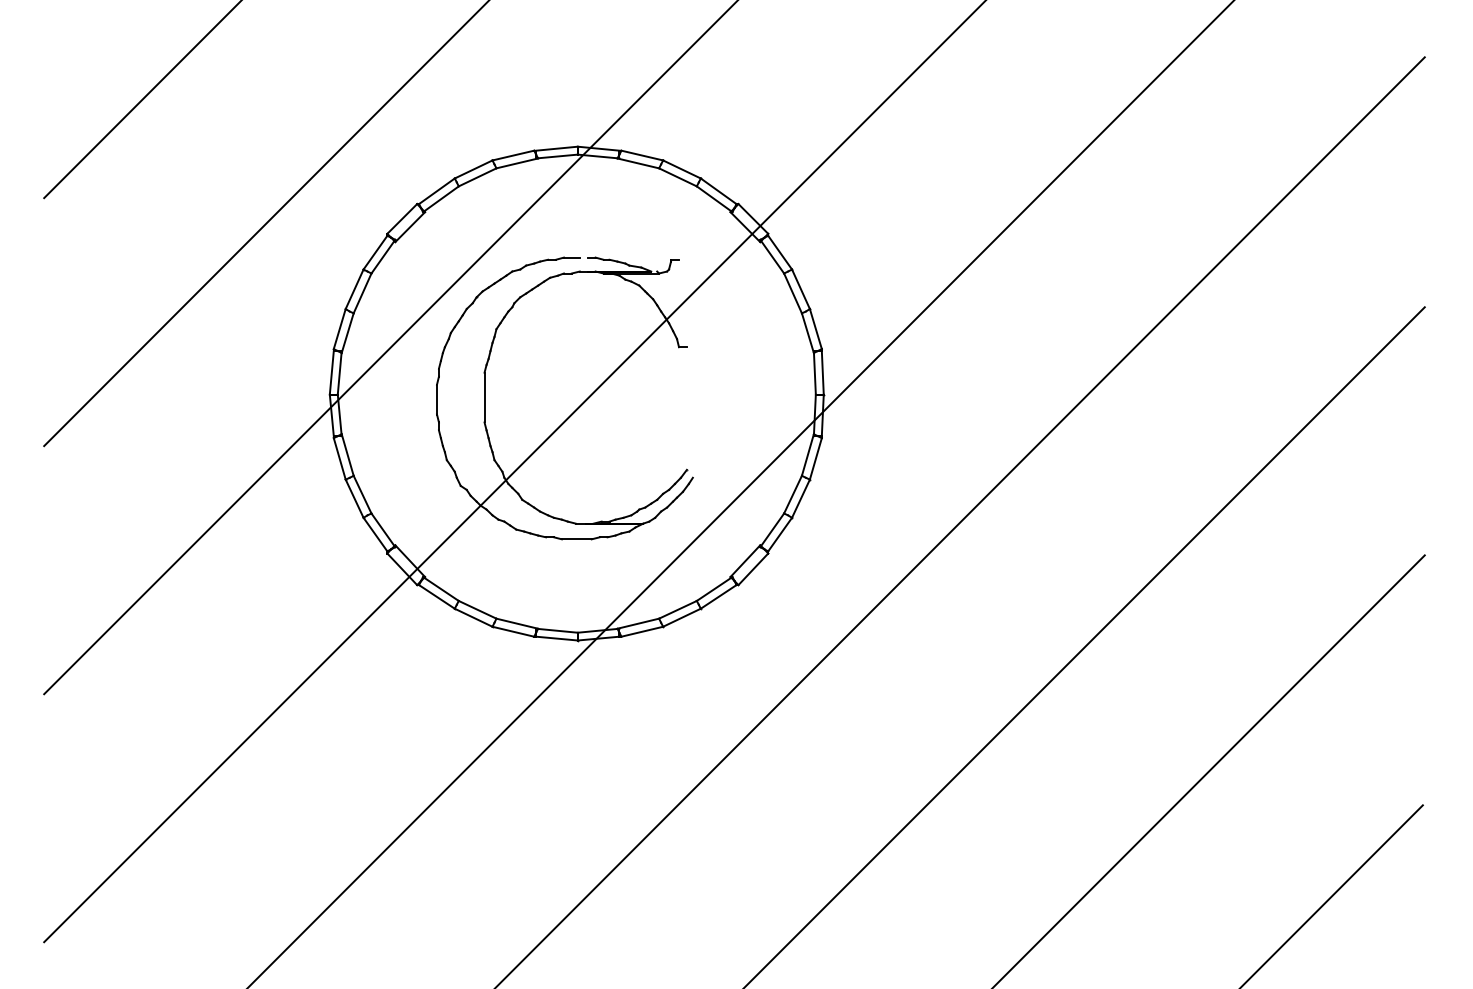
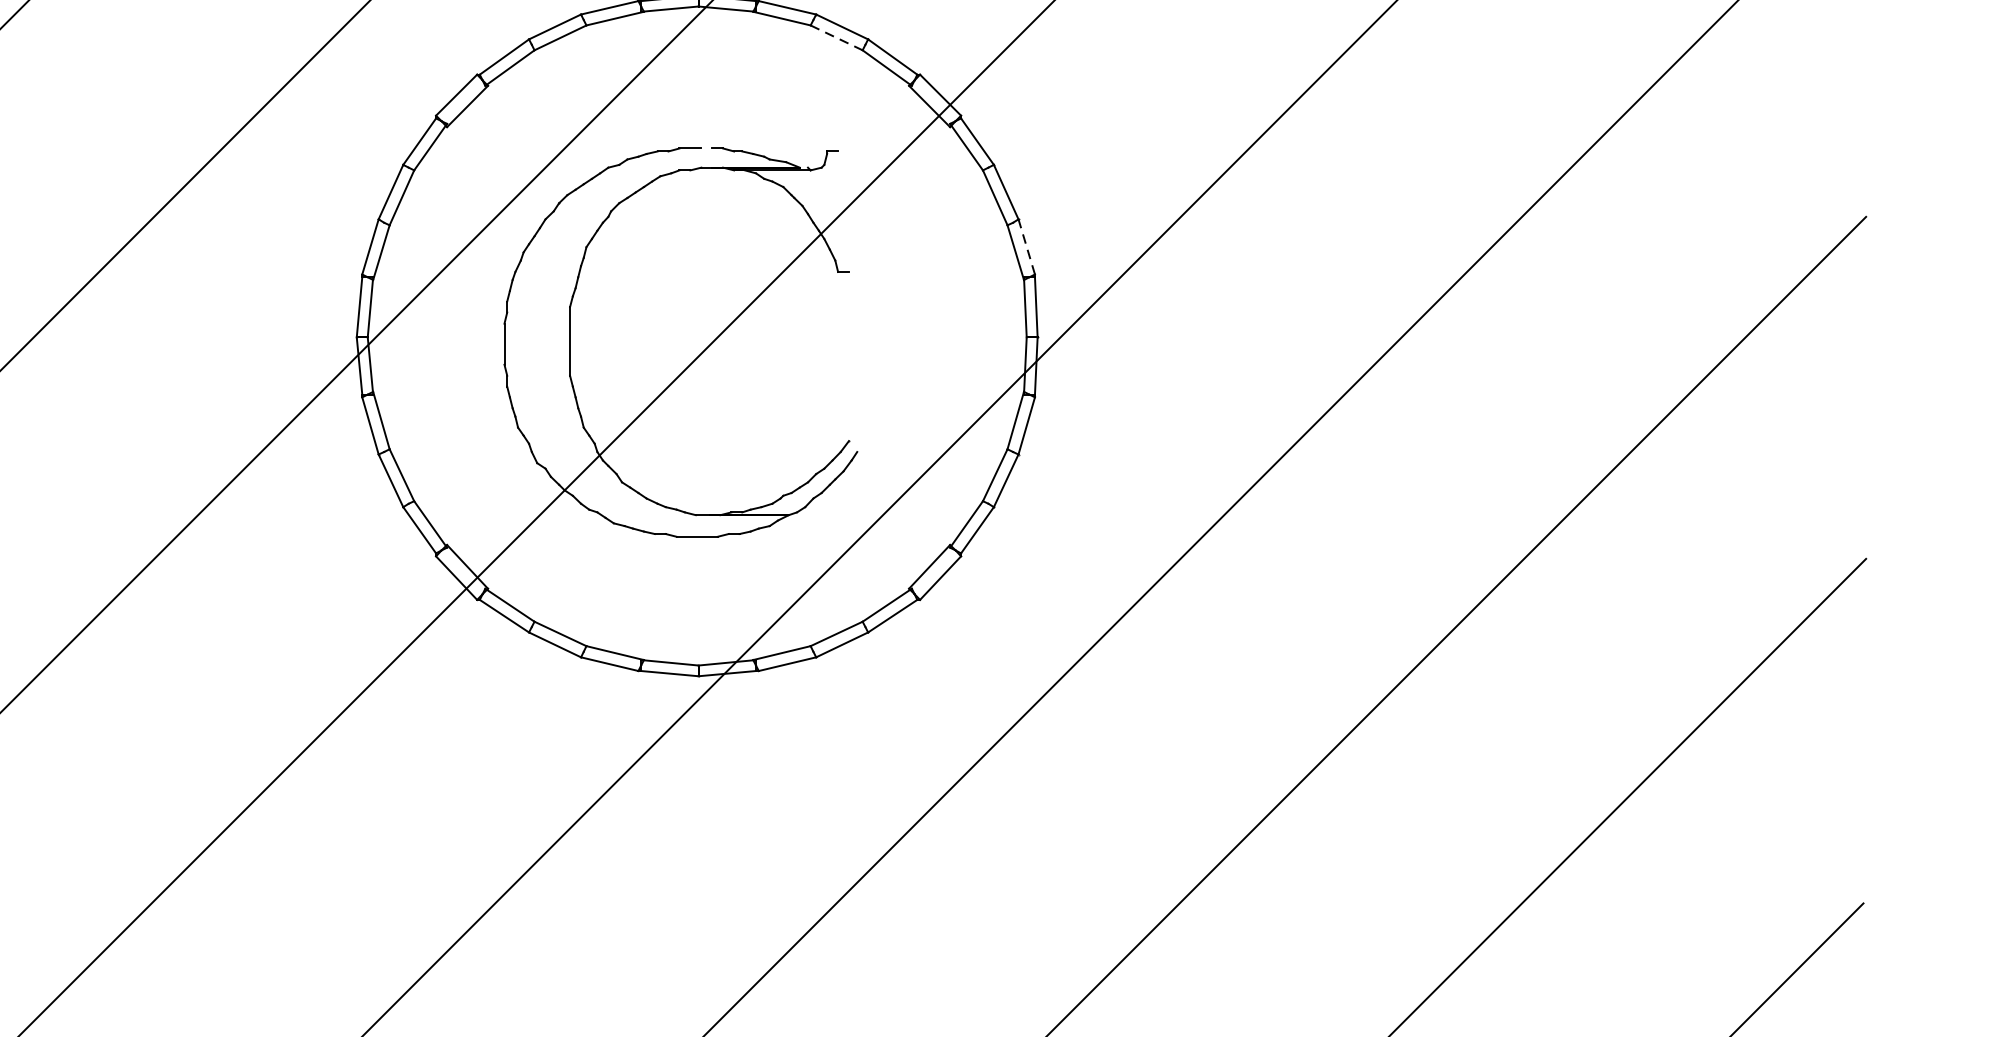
line: (677, 177) -> (836, 38), solid -> dashed
line: (815, 329) -> (1026, 247), solid -> dashed

